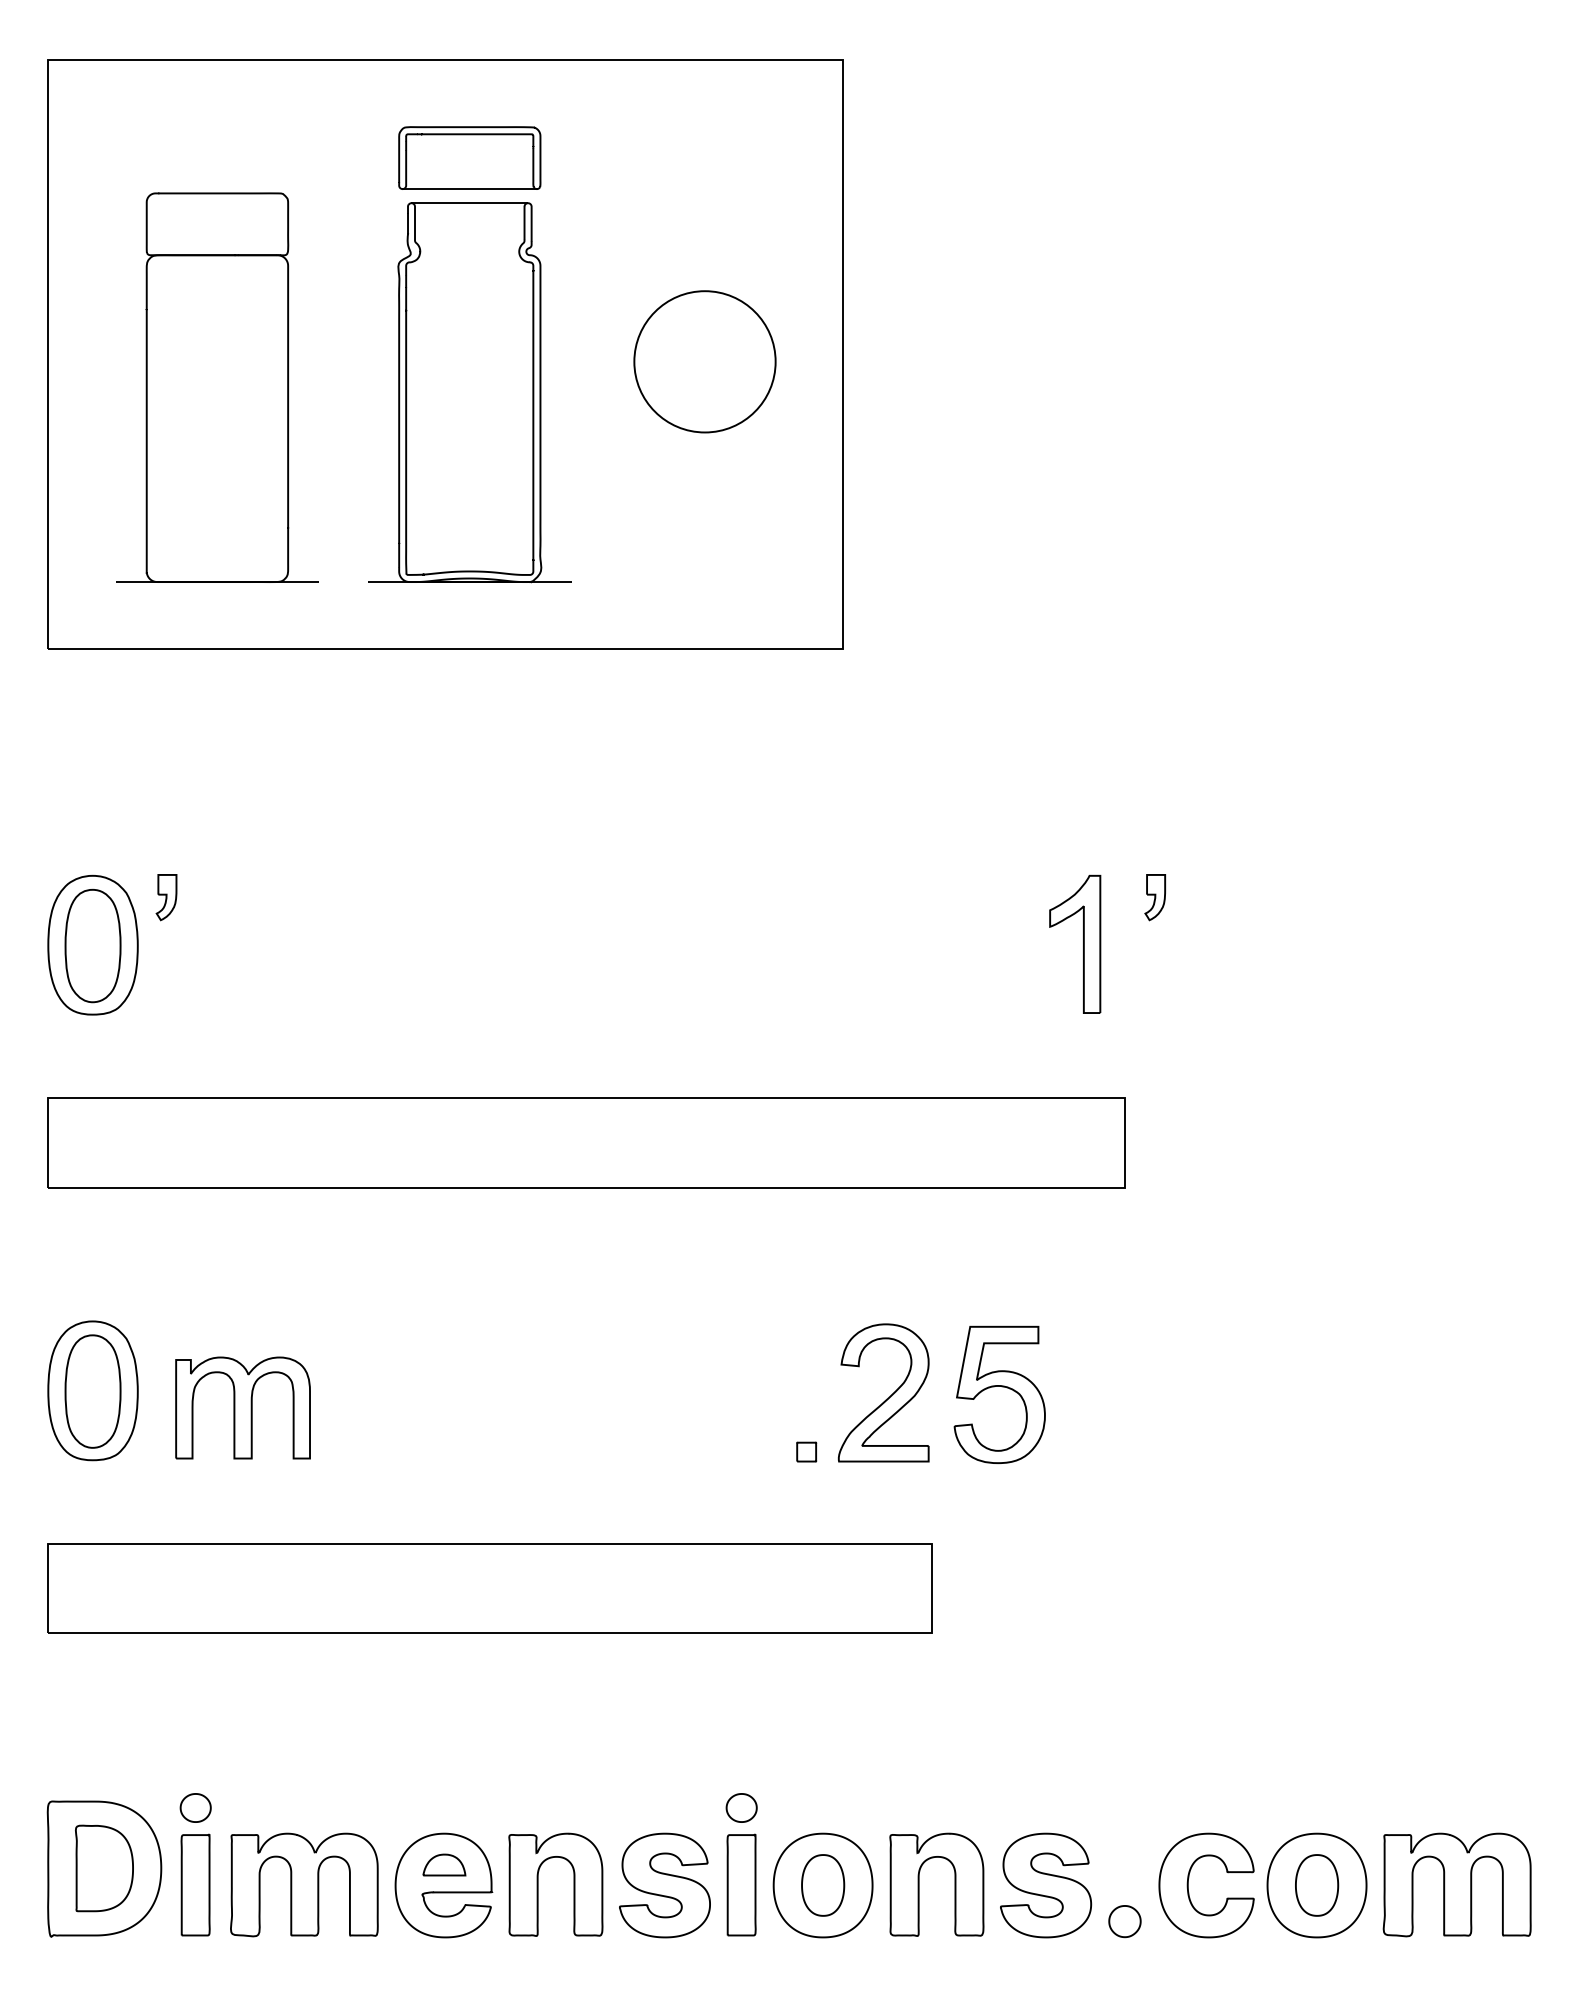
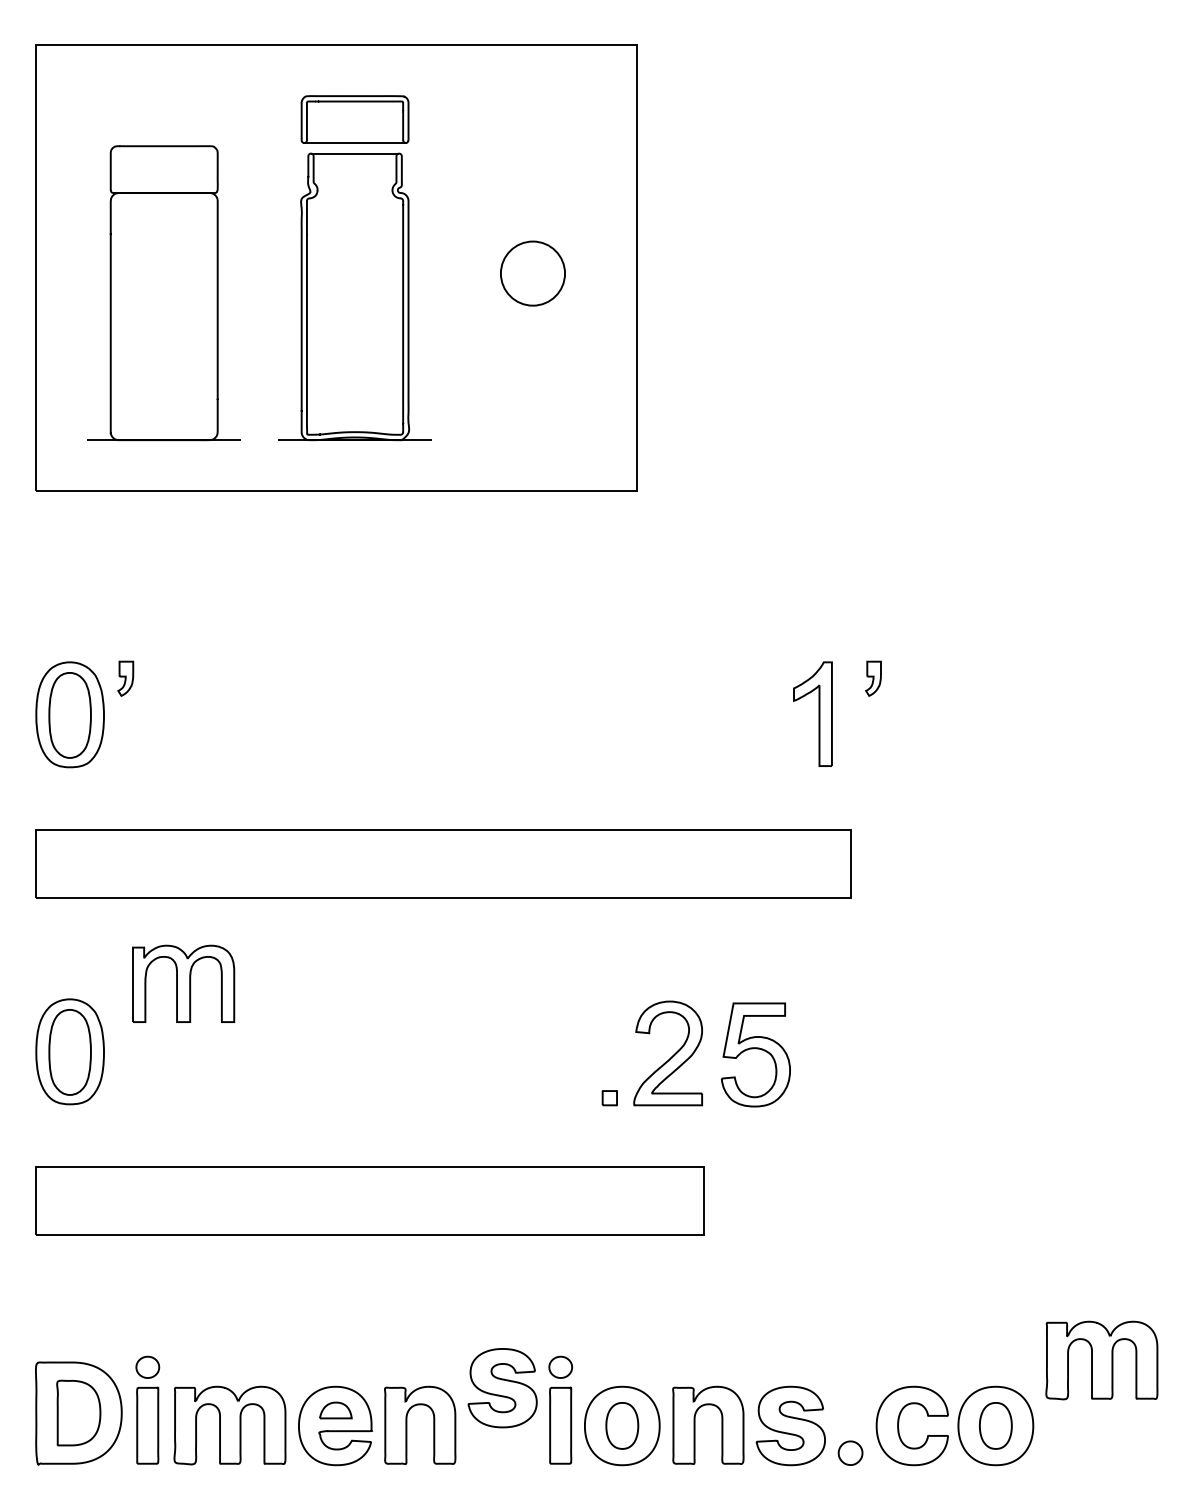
circle: (704, 361) -> (532, 273), size x0.6
part: (242, 1407) -> (183, 983), moved
part: (1456, 1884) -> (1101, 1360), moved
part: (664, 1885) -> (502, 1388), moved

